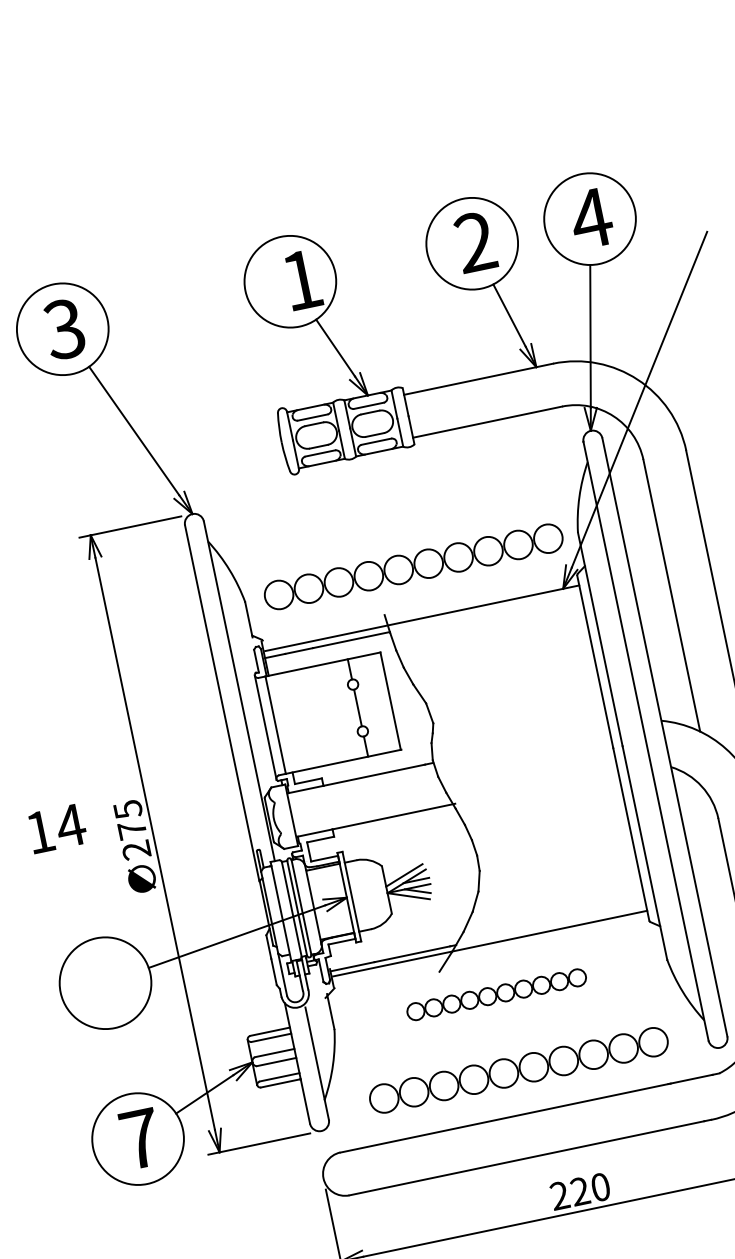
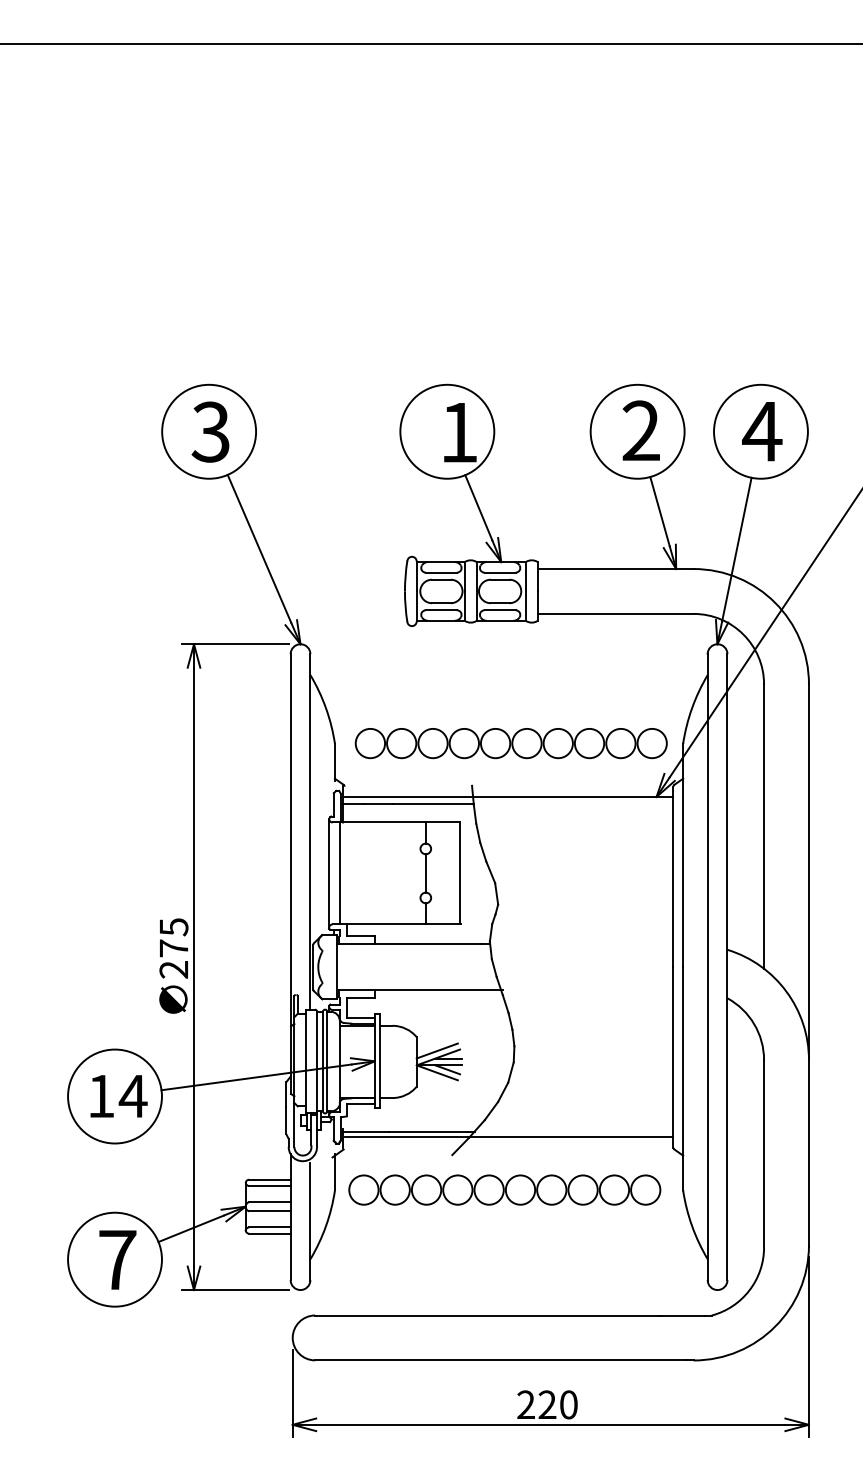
text: (56, 828) -> (118, 1096), moved
part: (496, 994) -> (504, 1189), size x1.67
part: (518, 1070) -> (510, 1270), removed

